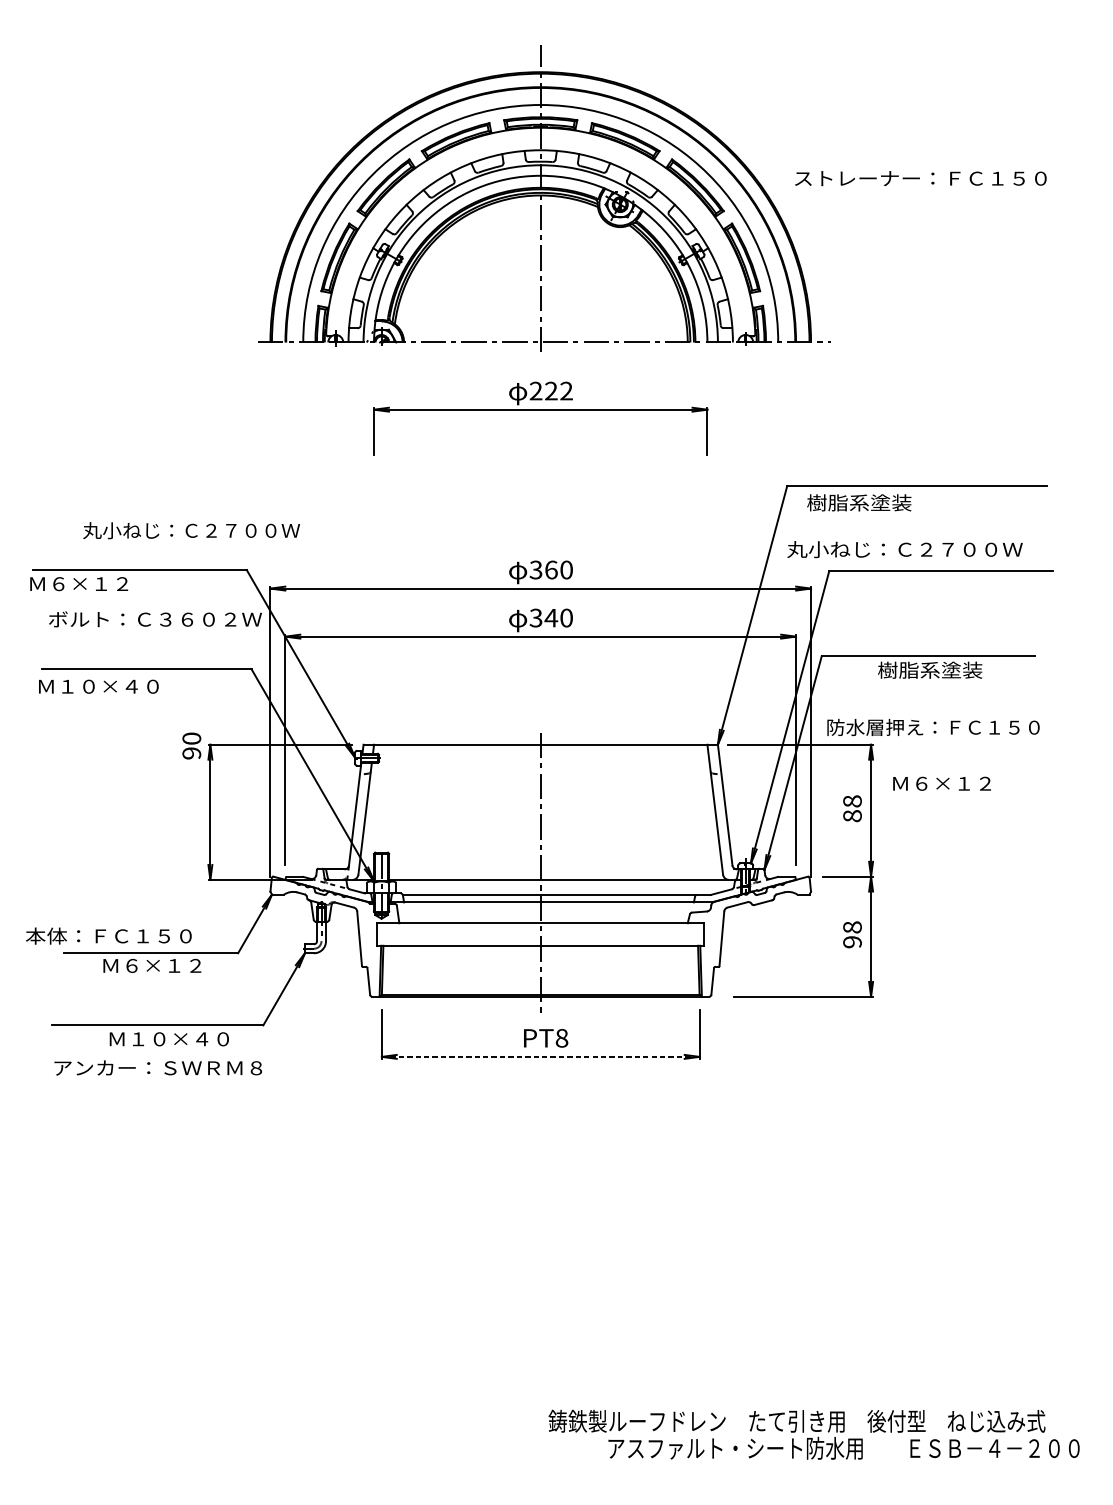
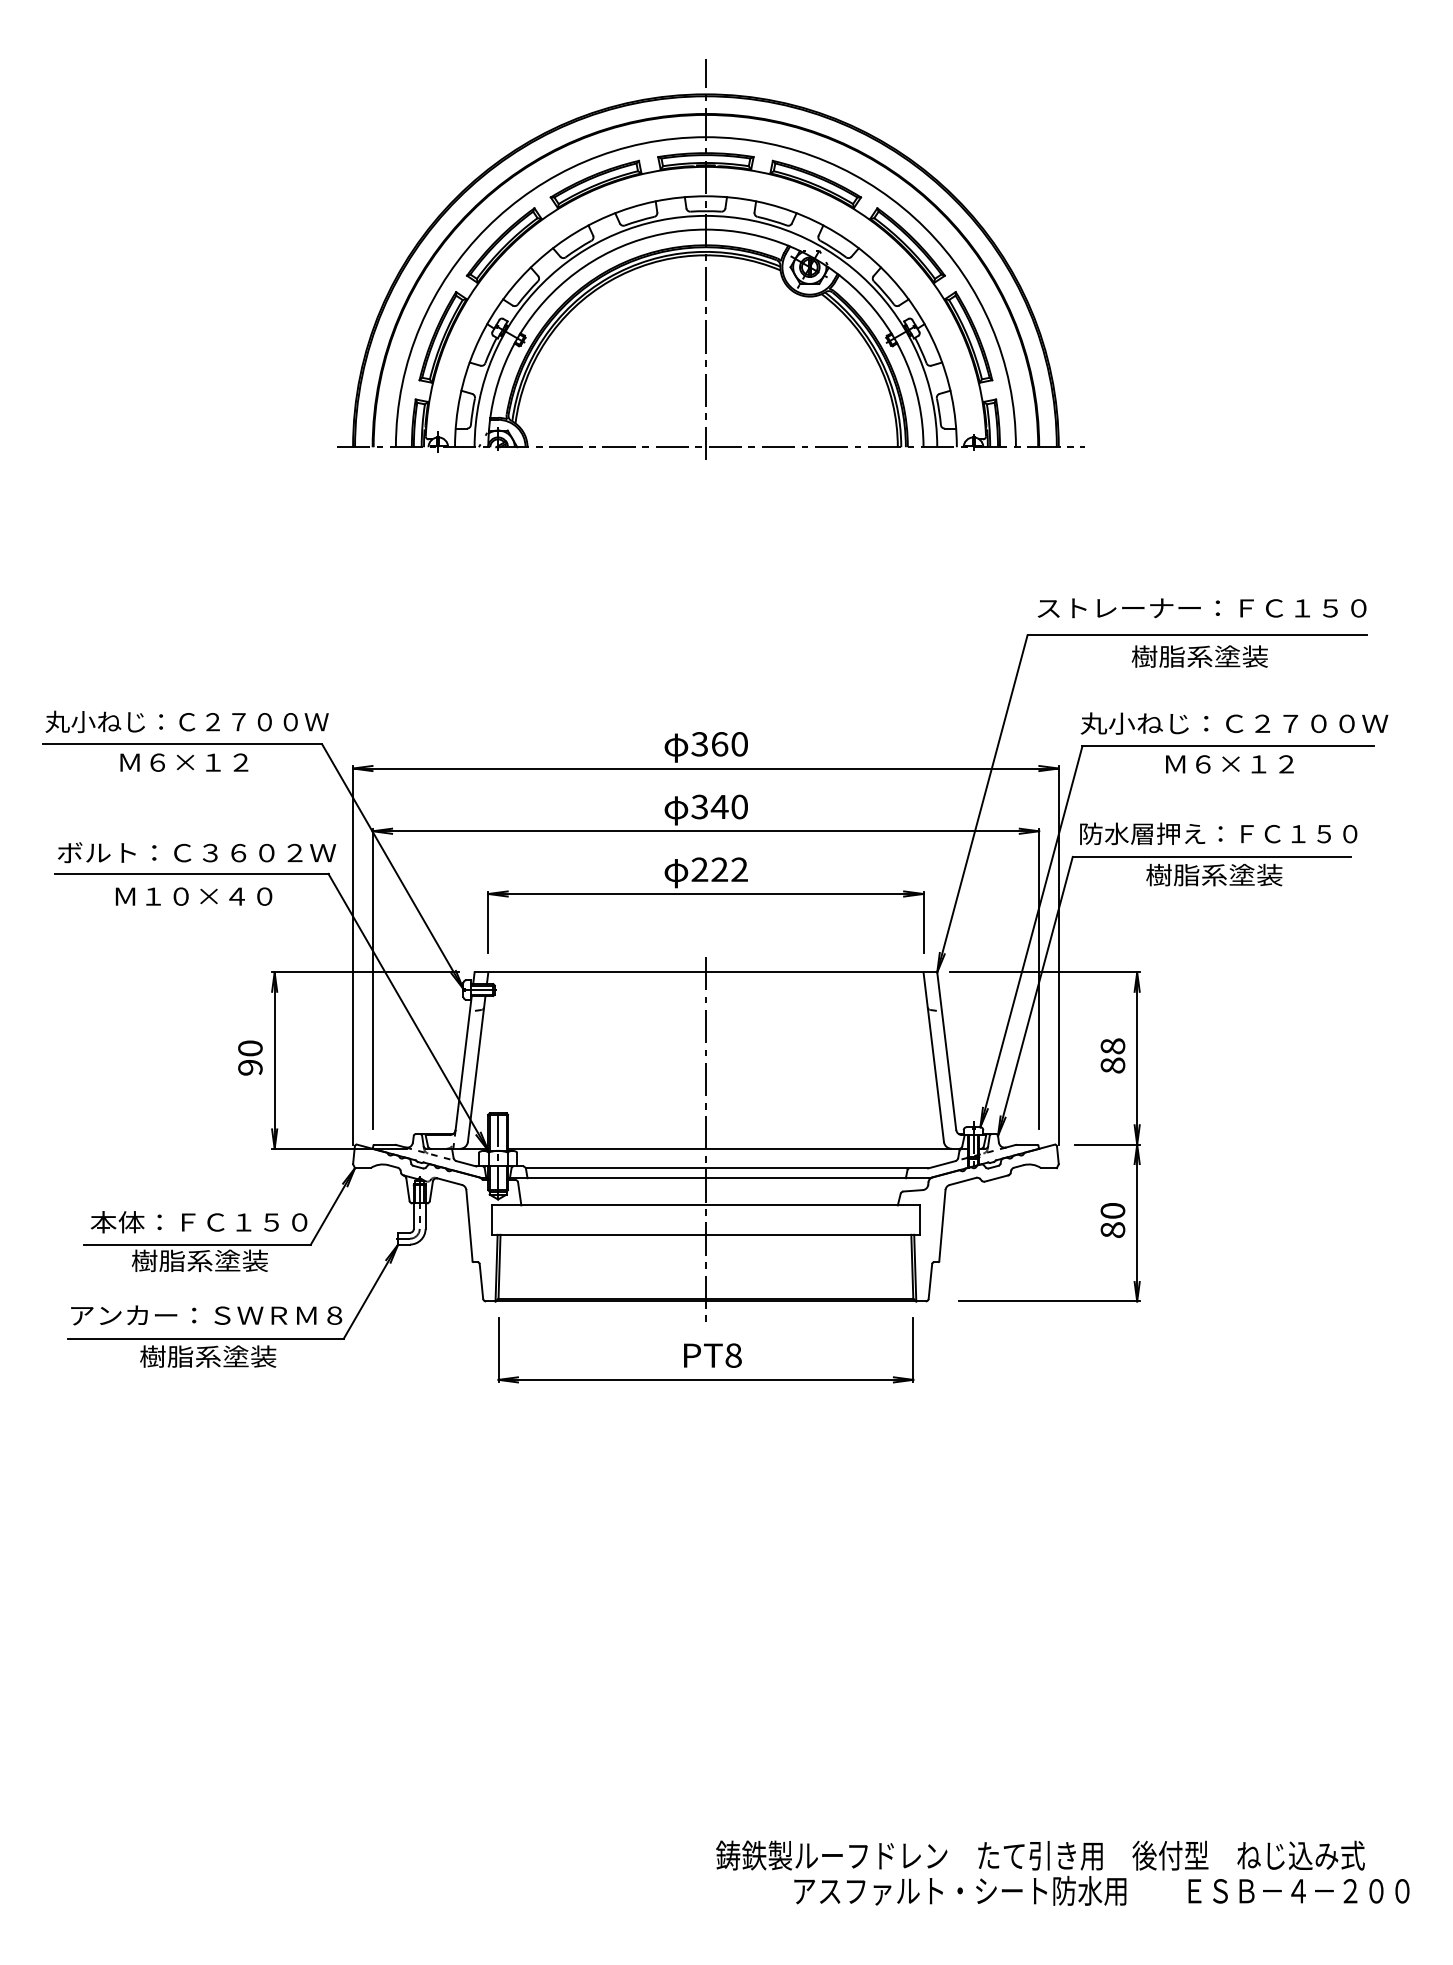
text: (920, 178) -> (1201, 608), moved
part: (540, 410) -> (705, 894), moved
text: (859, 502) -> (1199, 656), moved
text: (191, 530) -> (186, 721), moved
text: (905, 549) -> (1234, 723), moved
text: (79, 583) -> (184, 762), moved
text: (155, 619) -> (197, 852), moved
text: (98, 686) -> (193, 896), moved
text: (933, 727) -> (1218, 833), moved
text: (191, 745) -> (250, 1057), moved
text: (941, 783) -> (1229, 764), moved
text: (852, 934) -> (1112, 1220), 98 -> 80
text: (108, 936) -> (198, 1222), moved
text: (152, 965) -> (199, 1260), Ｍ６×１２ -> 樹脂系塗装
text: (168, 1038) -> (219, 1356), Ｍ１０×４０ -> 樹脂系塗装
line: (541, 1056) -> (706, 1379), dashed -> solid
text: (158, 1068) -> (206, 1315), moved

